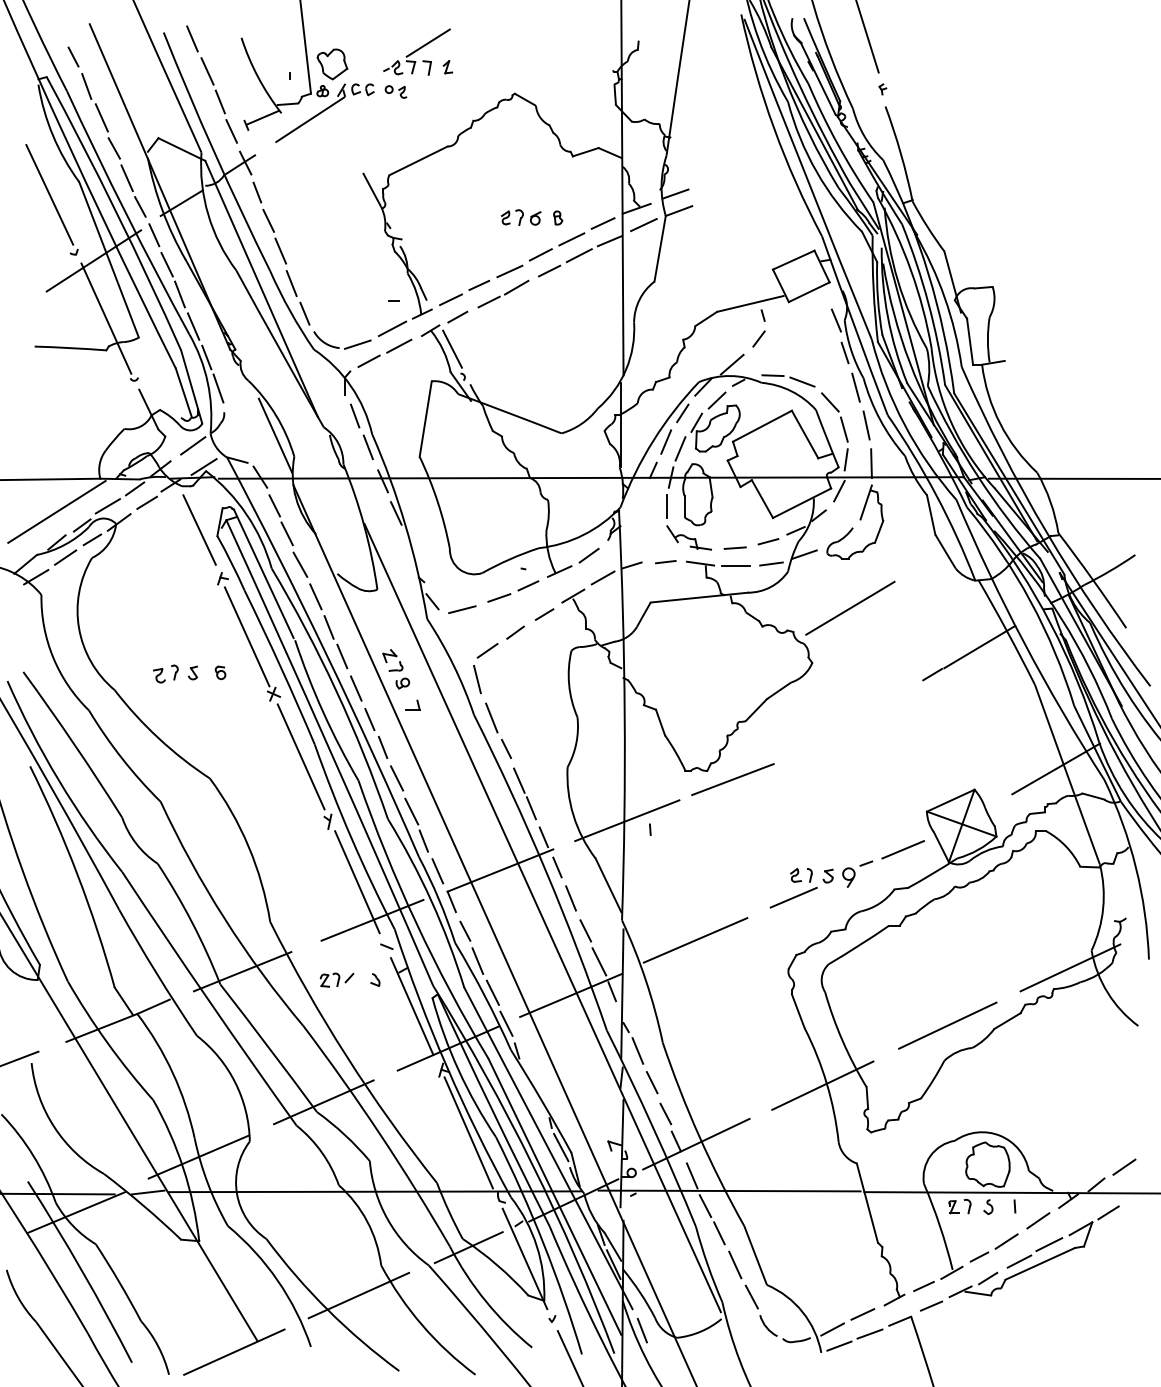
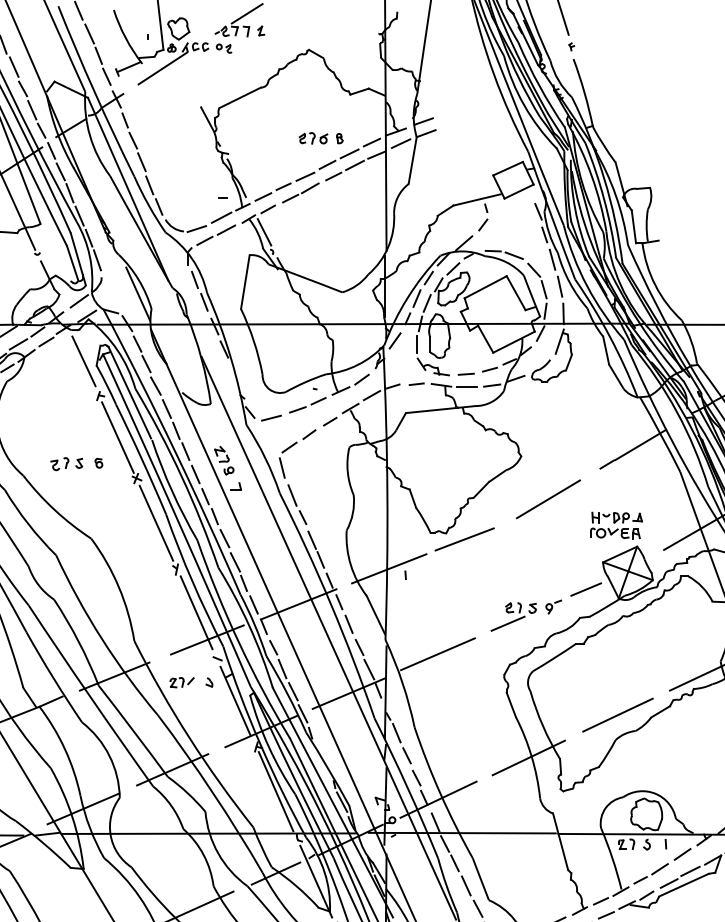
line: (635, 500) -> (395, 340), added
line: (850, 607) -> (548, 498), moved
part: (945, 759) -> (616, 525), added
part: (857, 874) -> (553, 607), size x0.71

